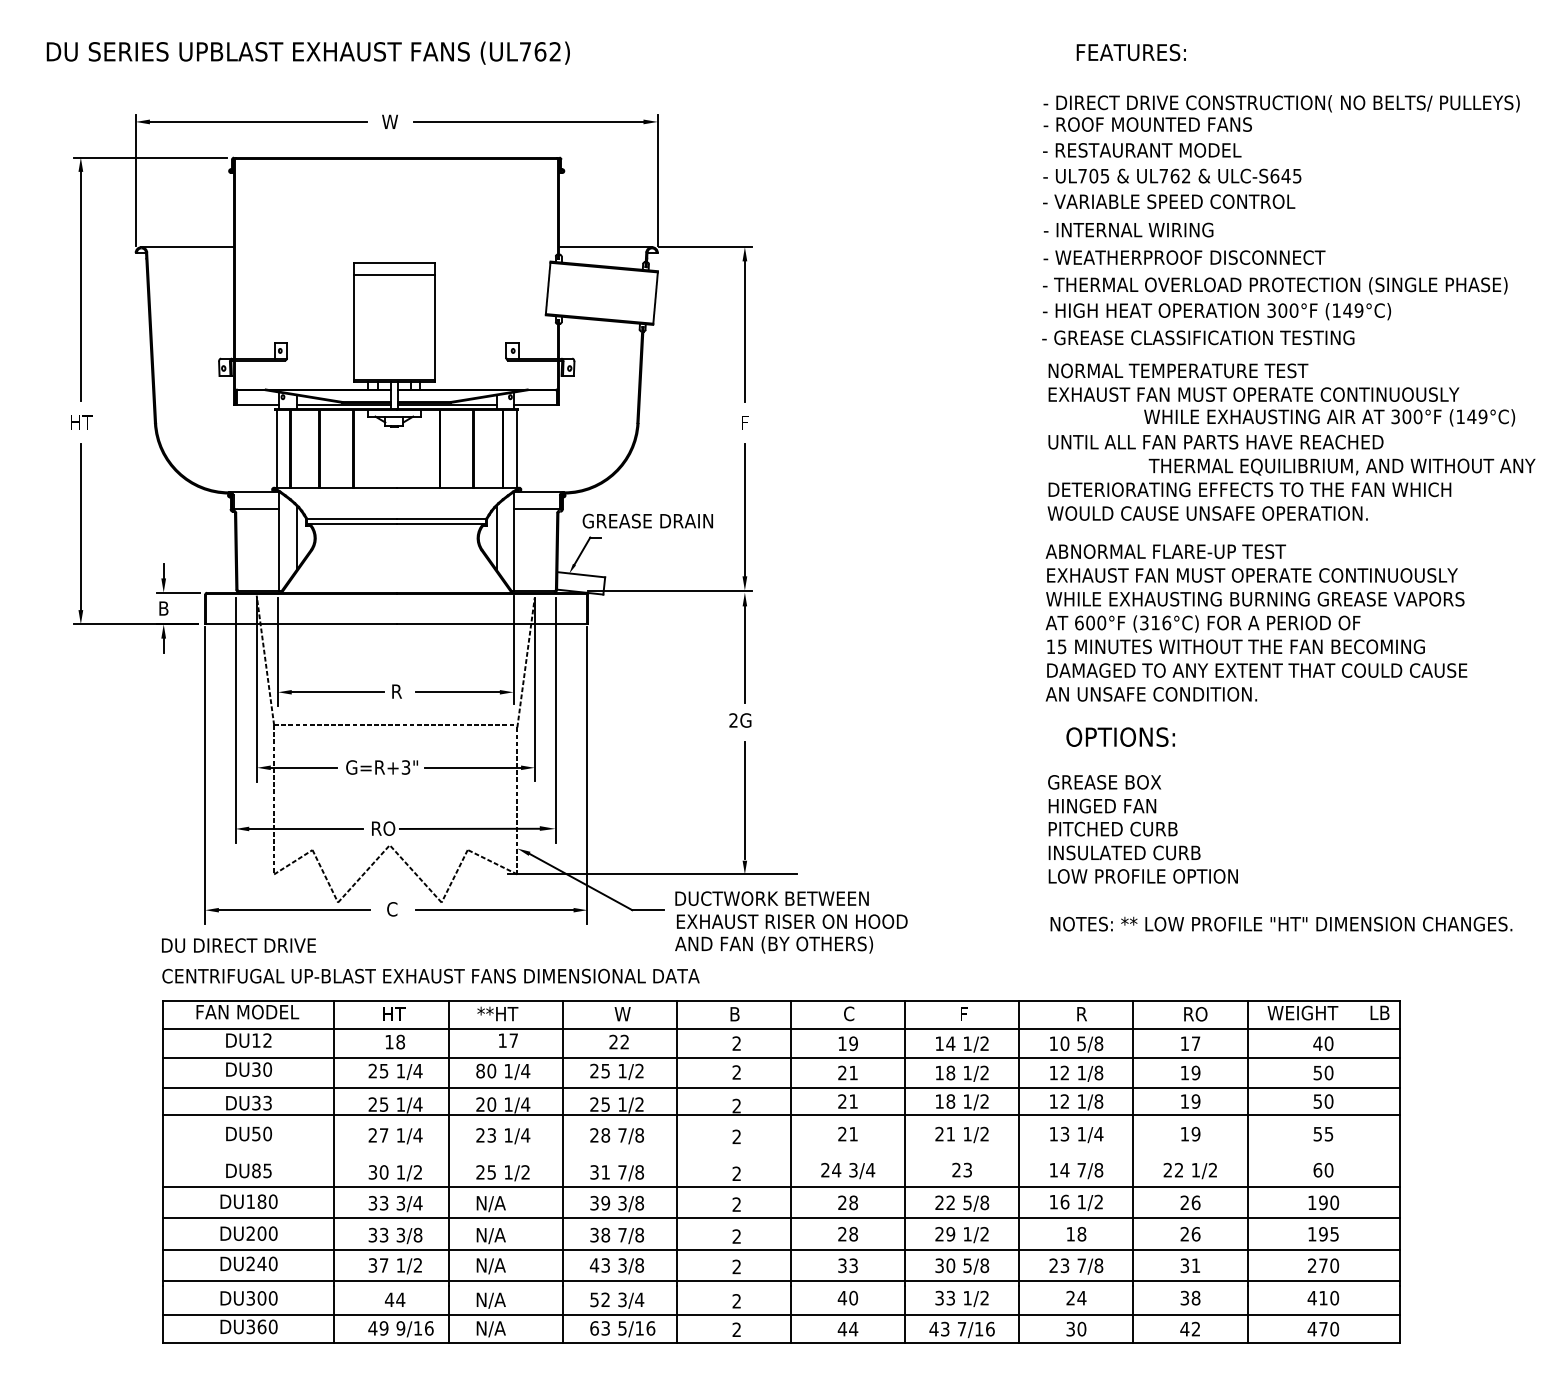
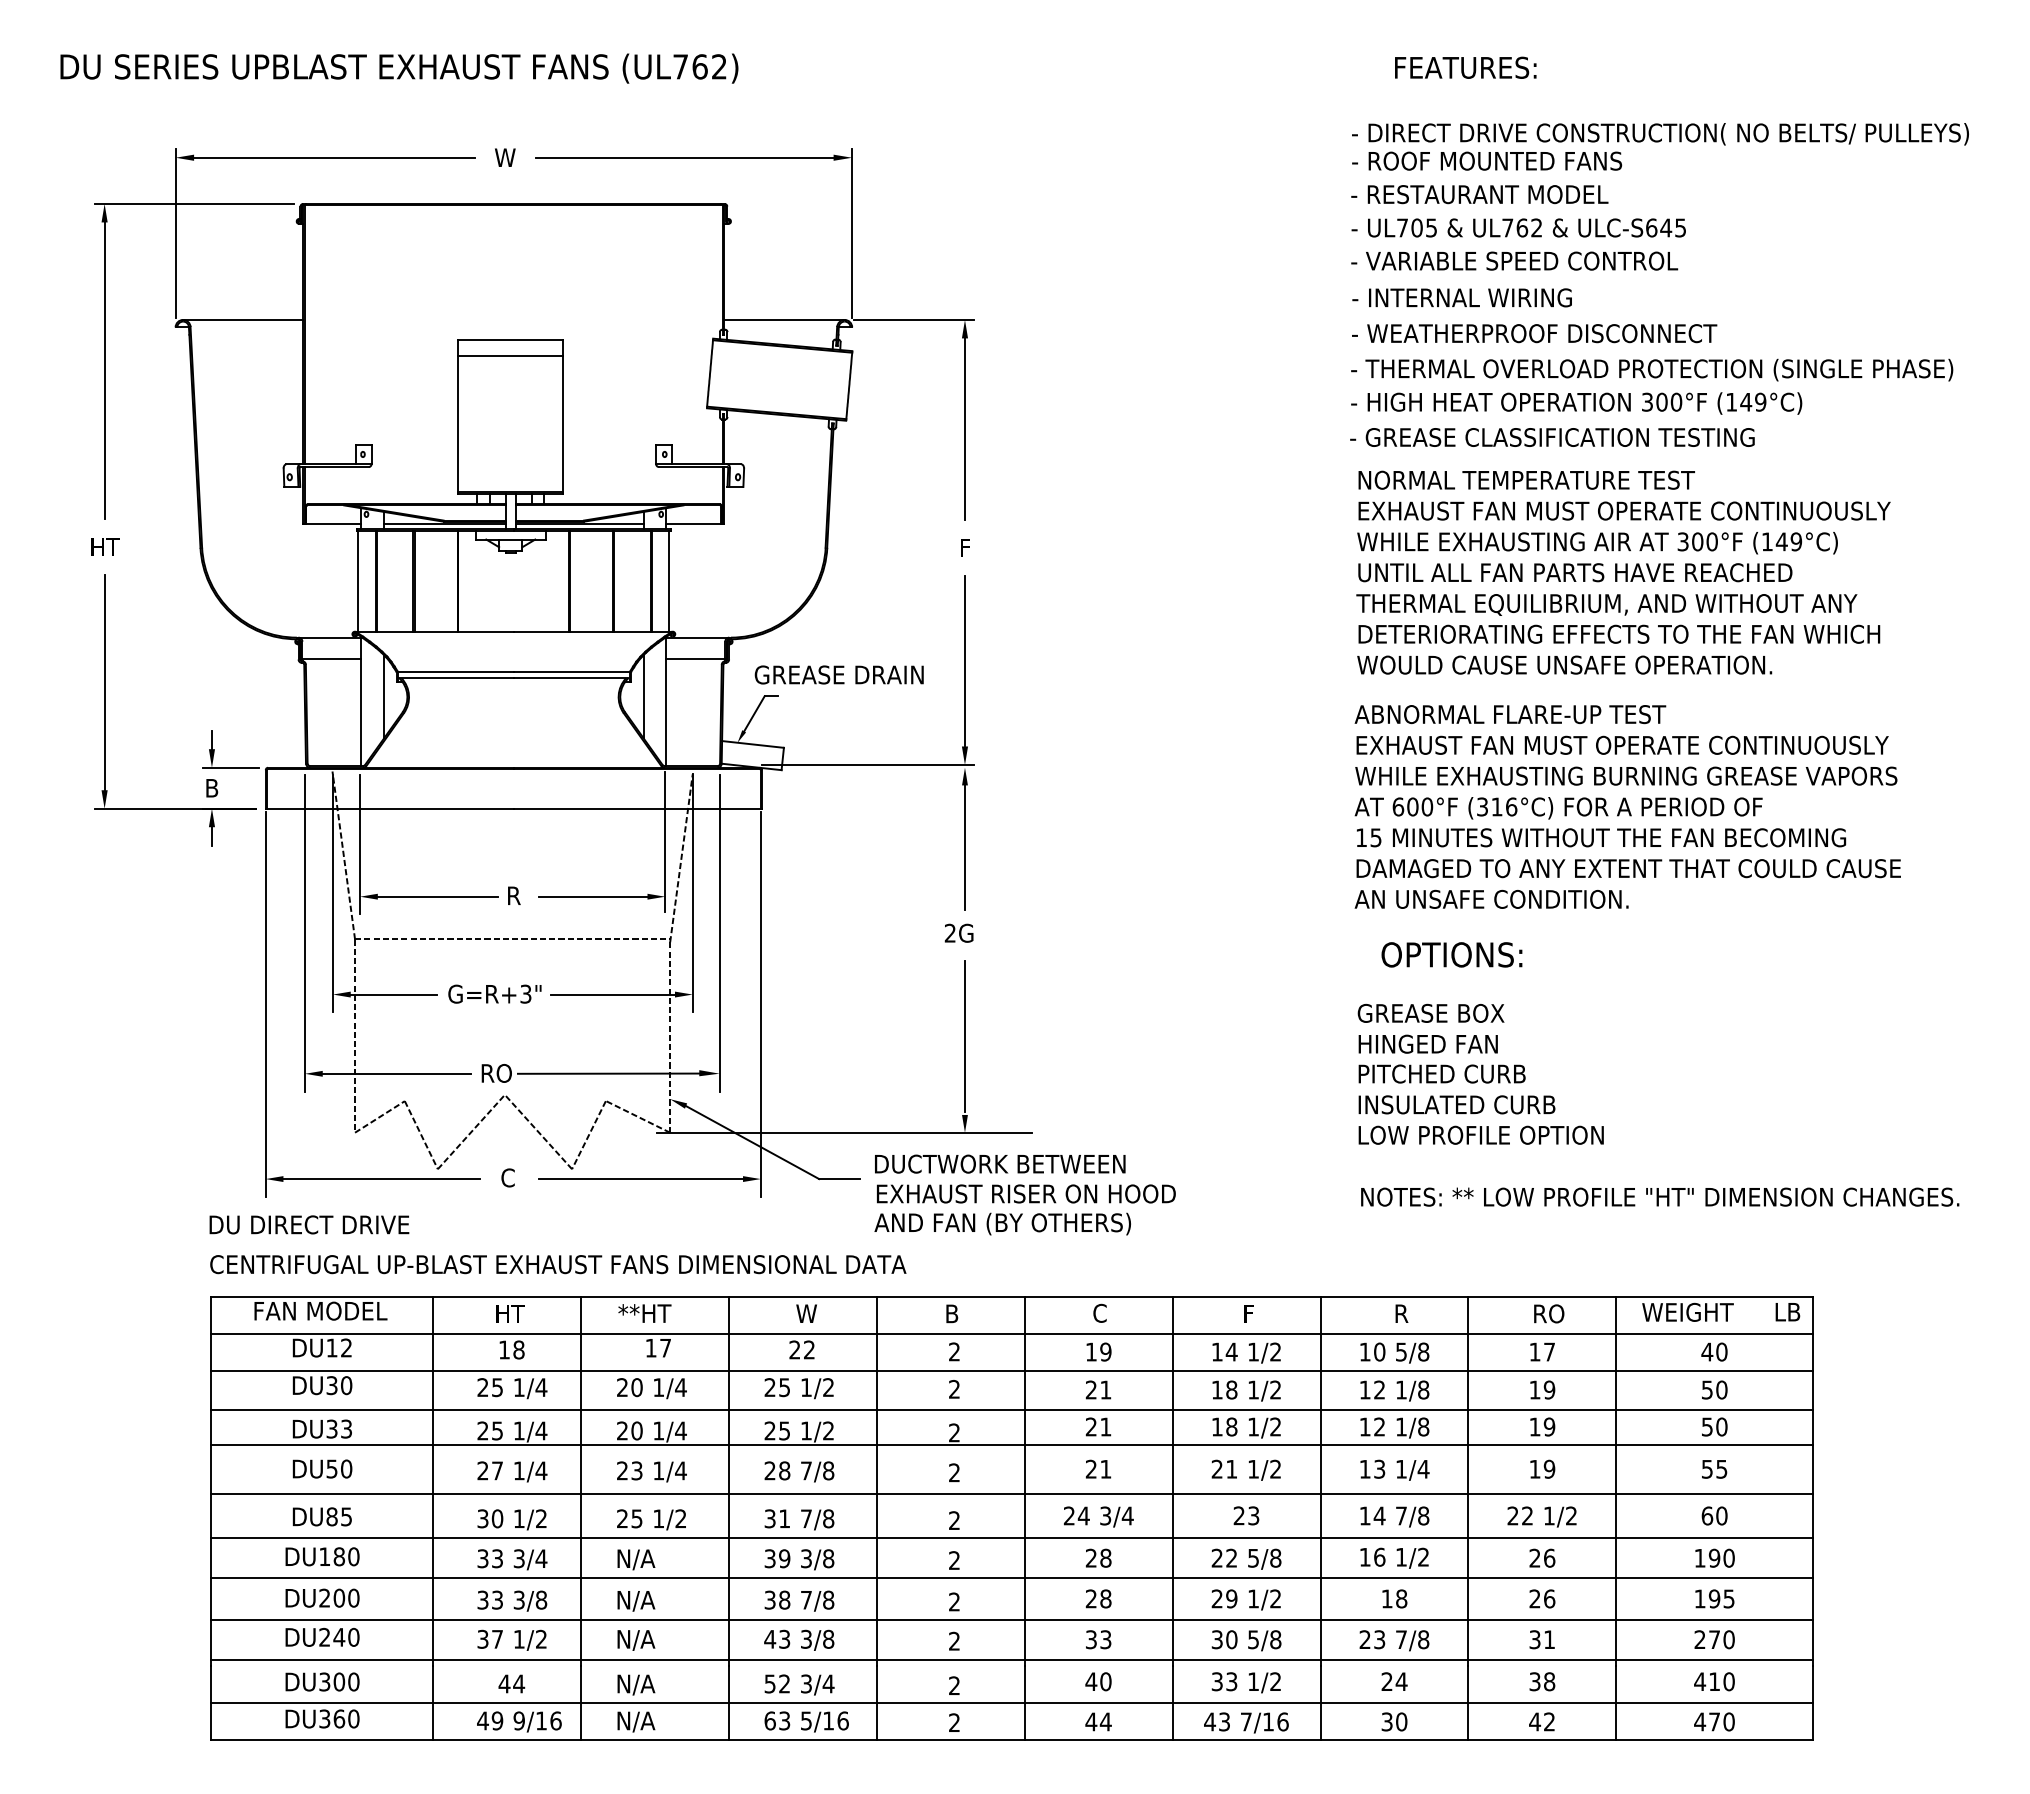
text: (1329, 418) -> (1597, 543), moved
text: (1341, 466) -> (1606, 604), moved
text: (480, 1071) -> (622, 1387), 80 -> 20
line: (781, 1152) -> (1012, 1493), added

